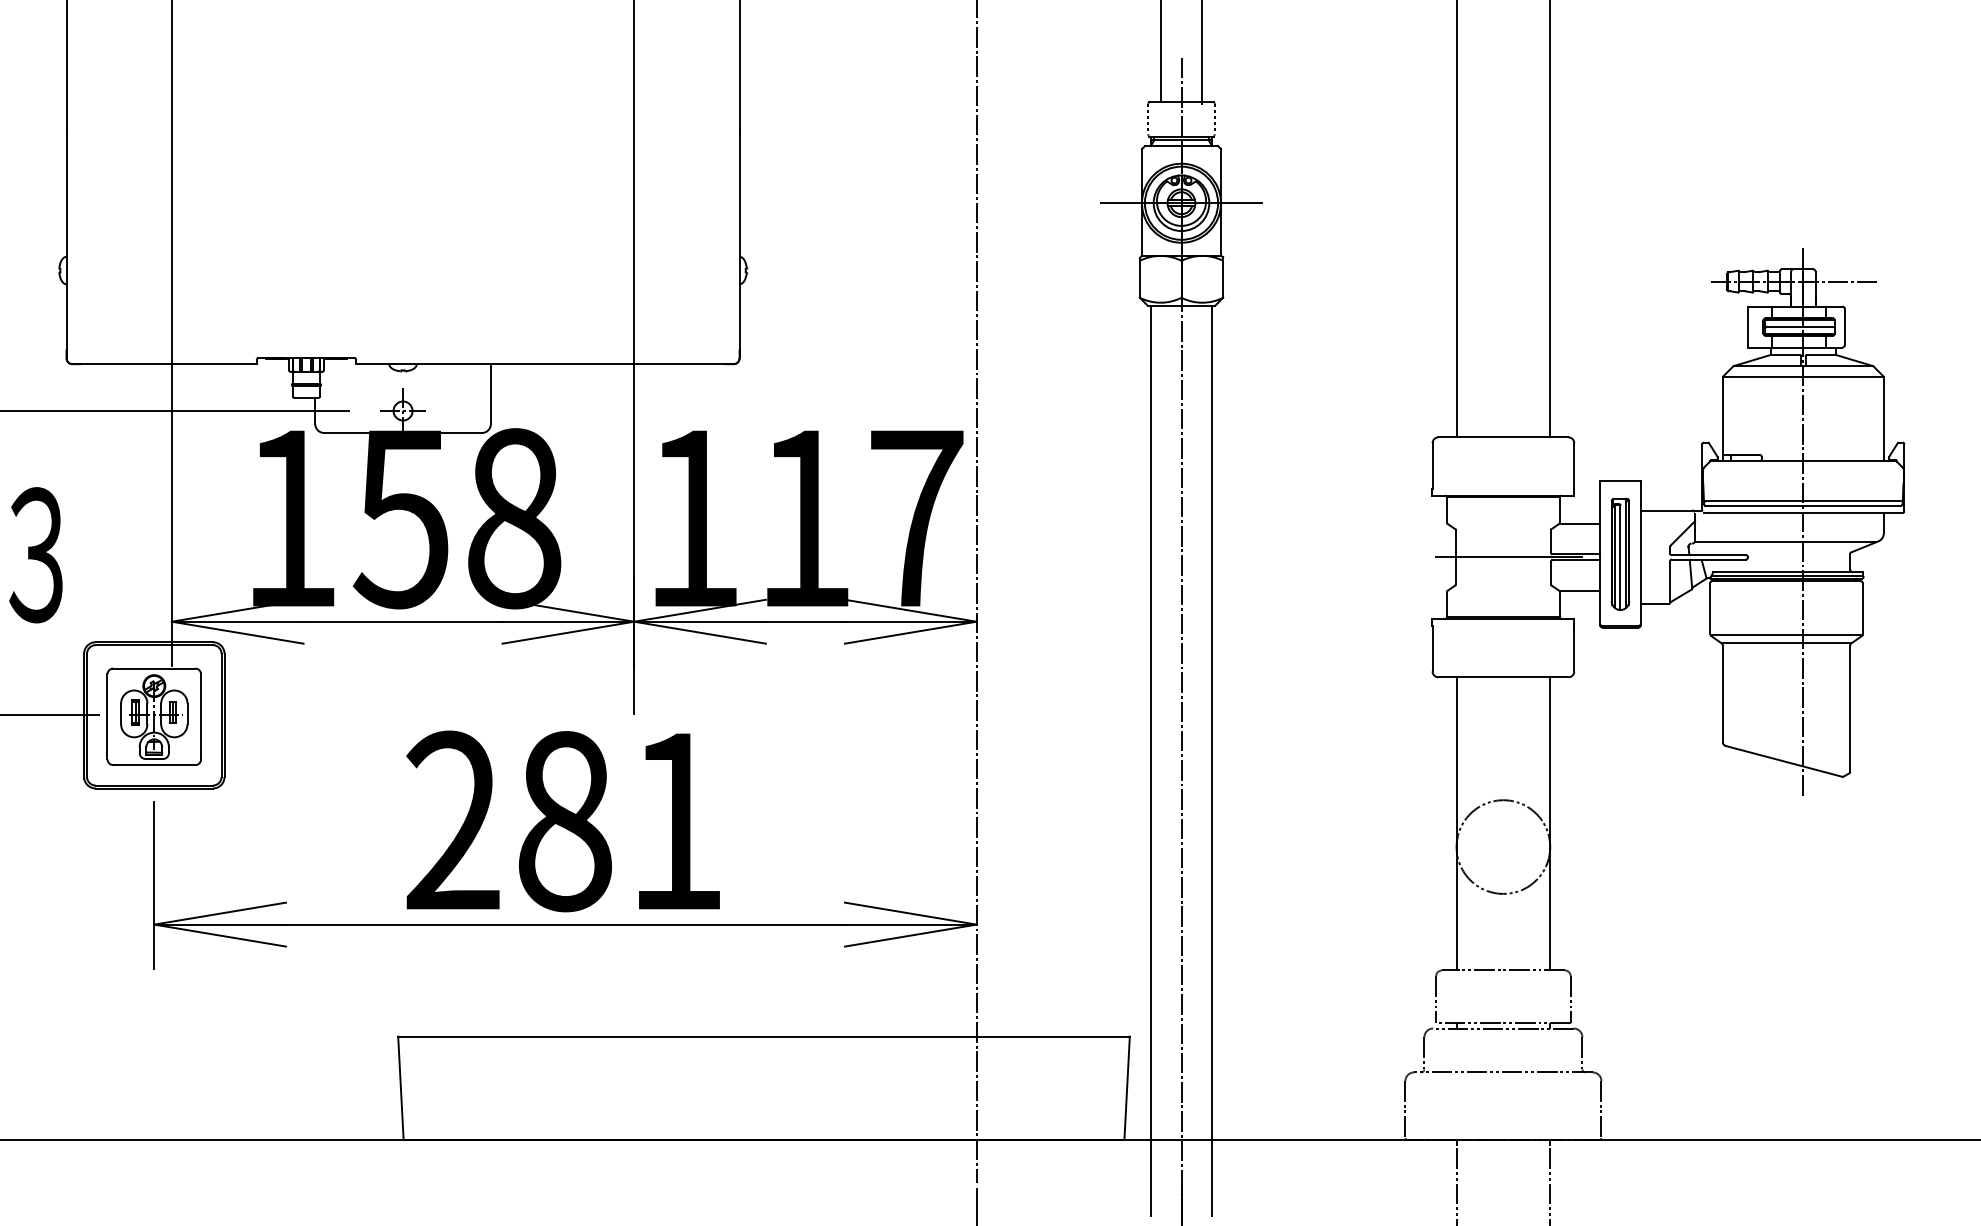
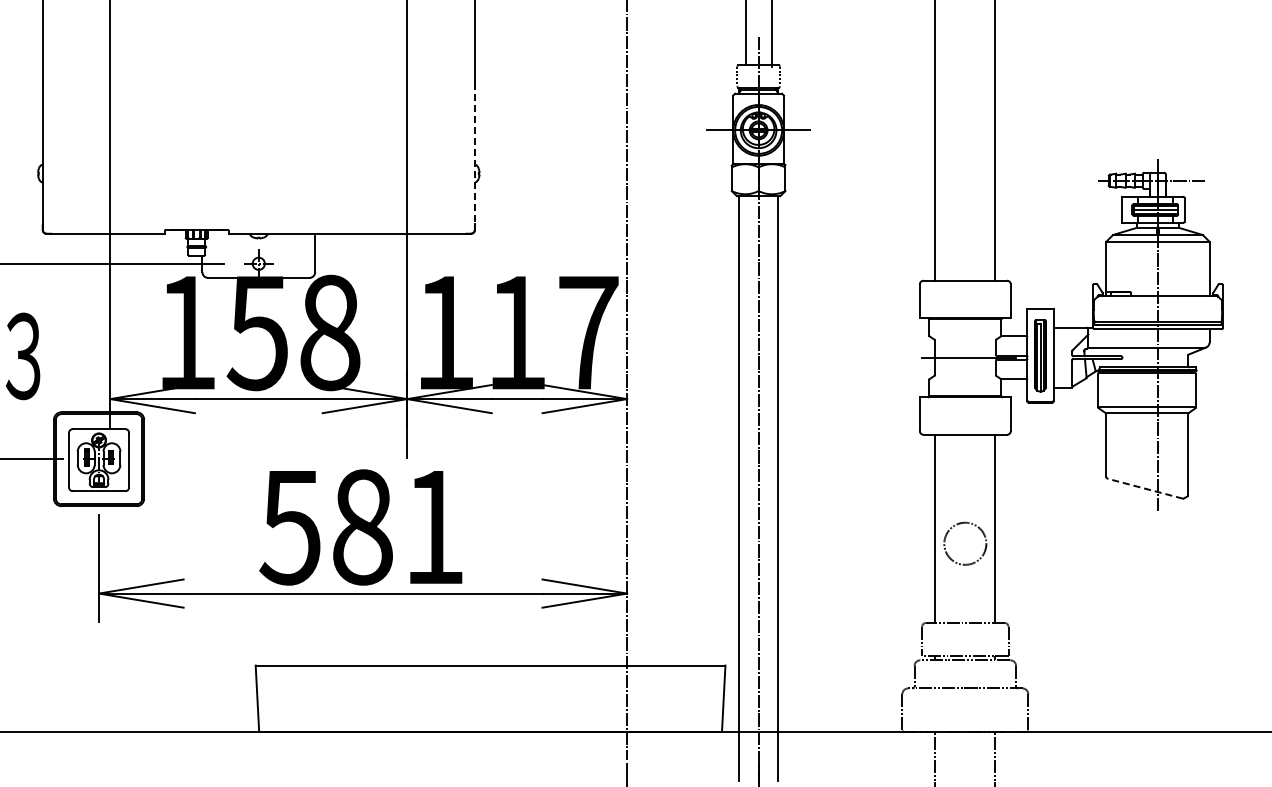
line: (738, 240) -> (474, 154), solid -> dashed
line: (1783, 760) -> (1145, 488), solid -> dashed
text: (450, 821) -> (289, 527), 281 -> 581
circle: (1503, 846) -> (965, 543), size x0.7

